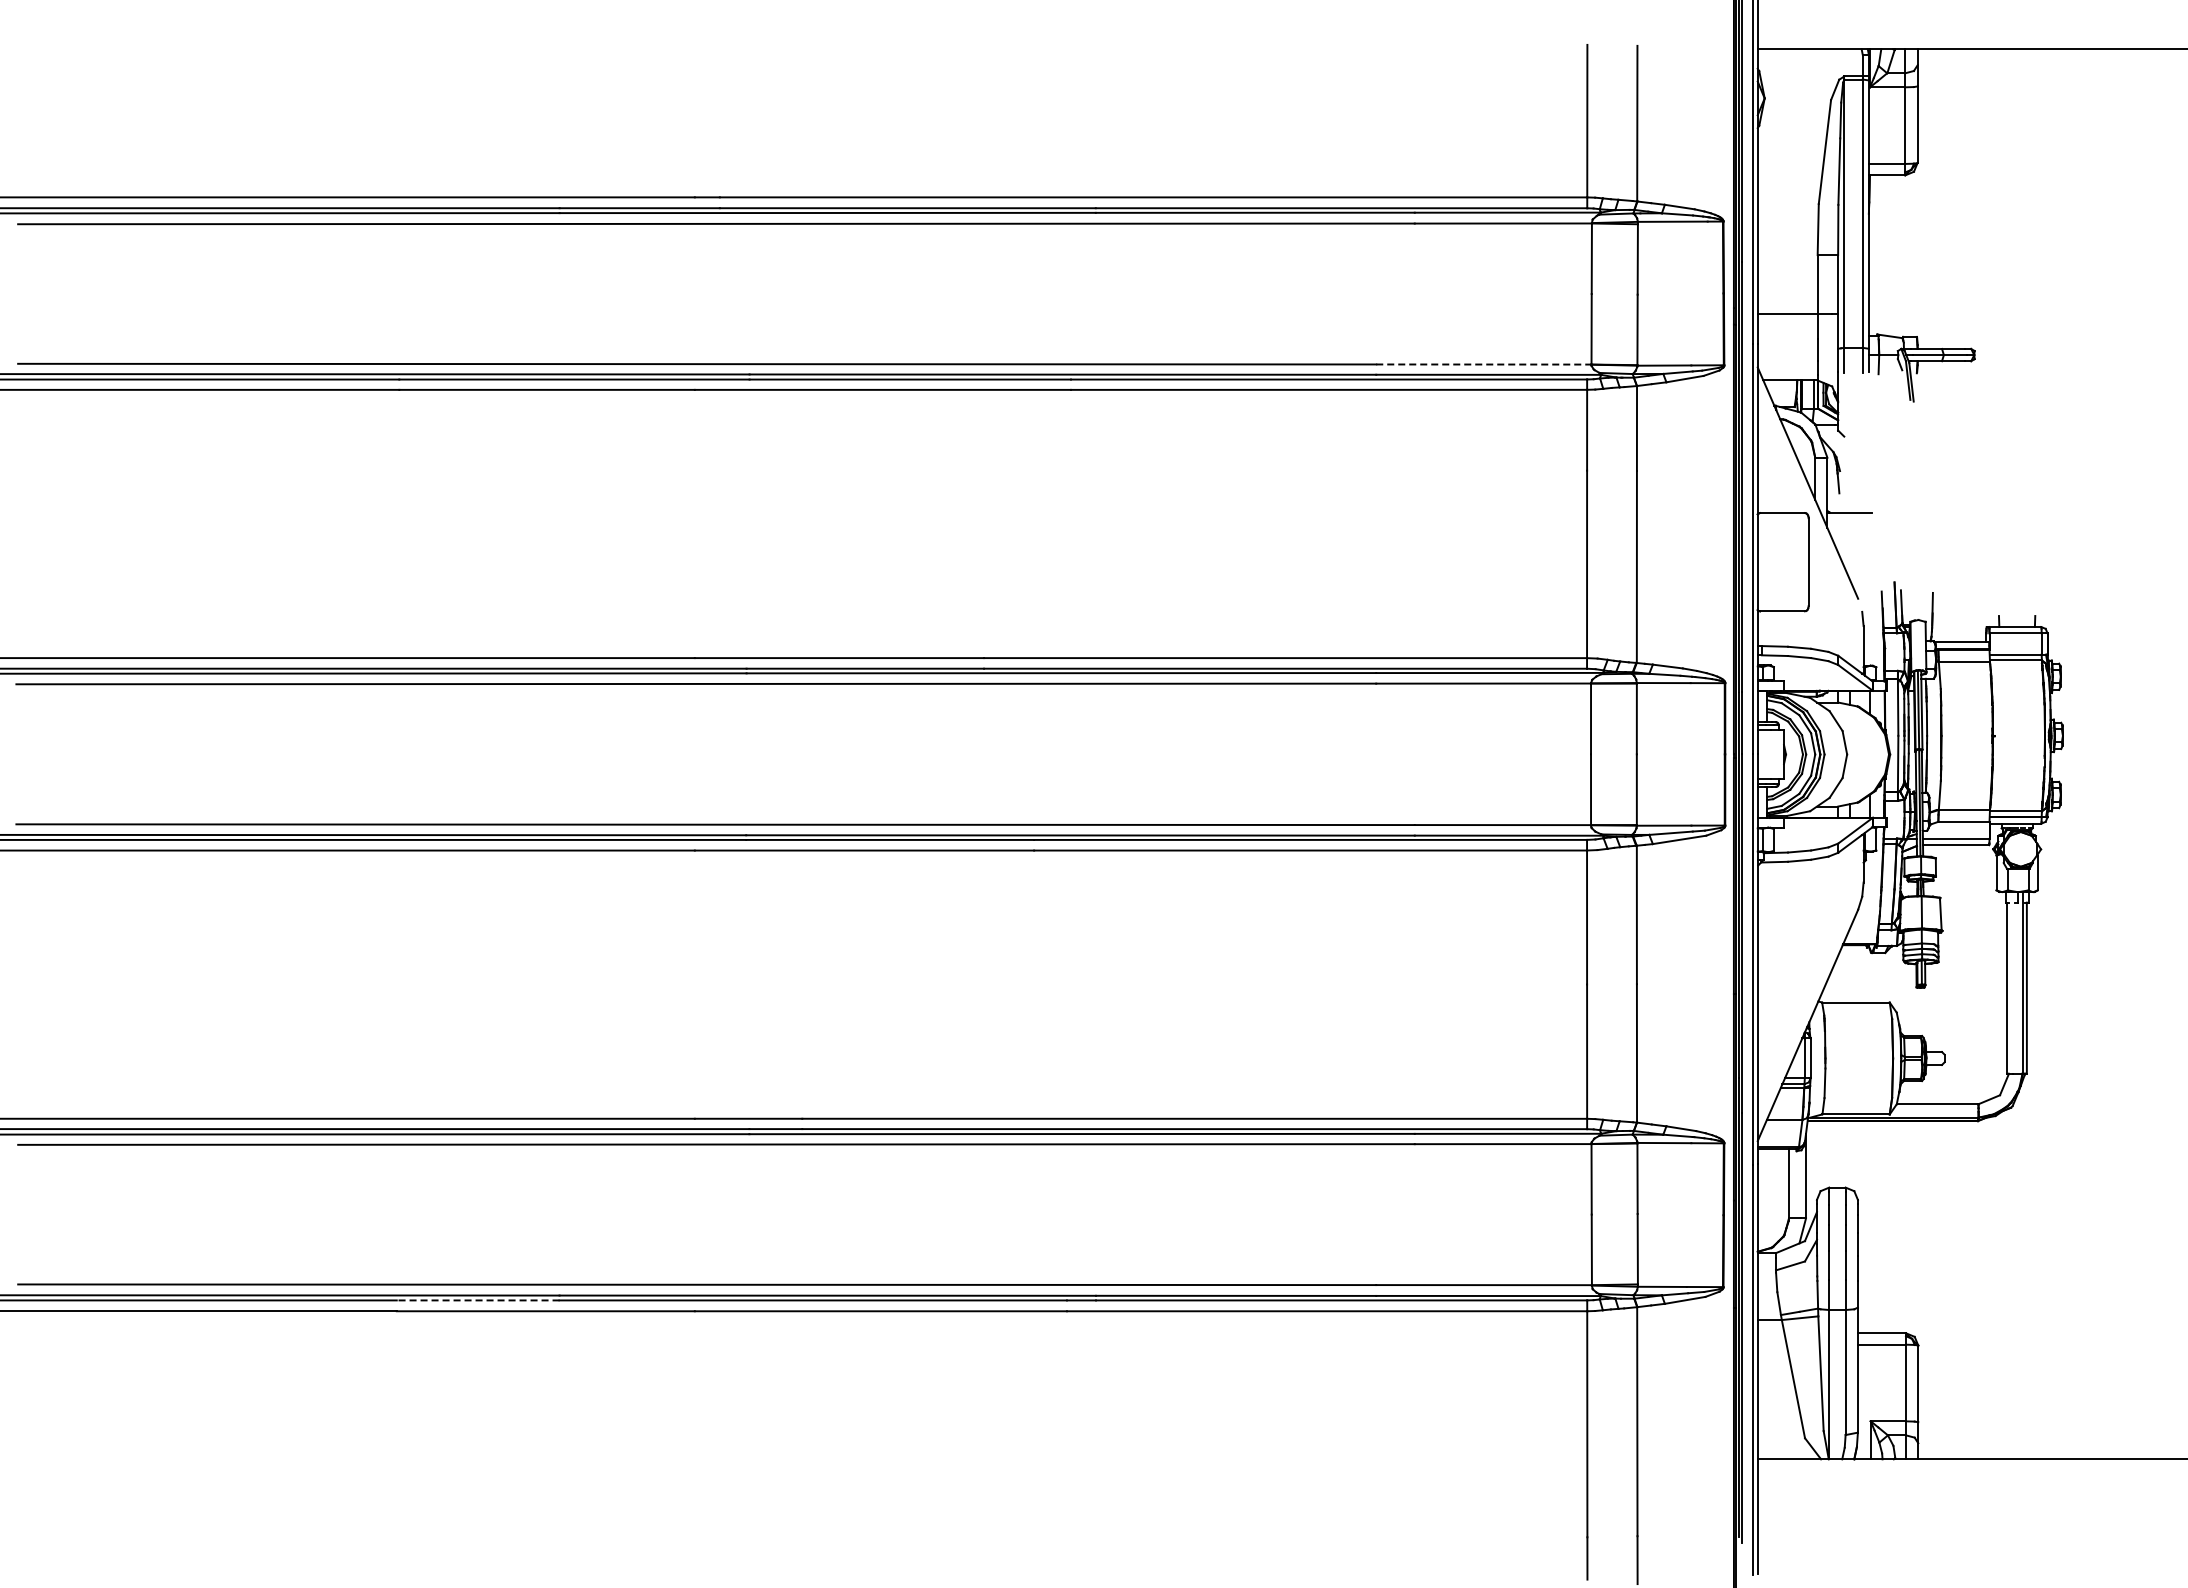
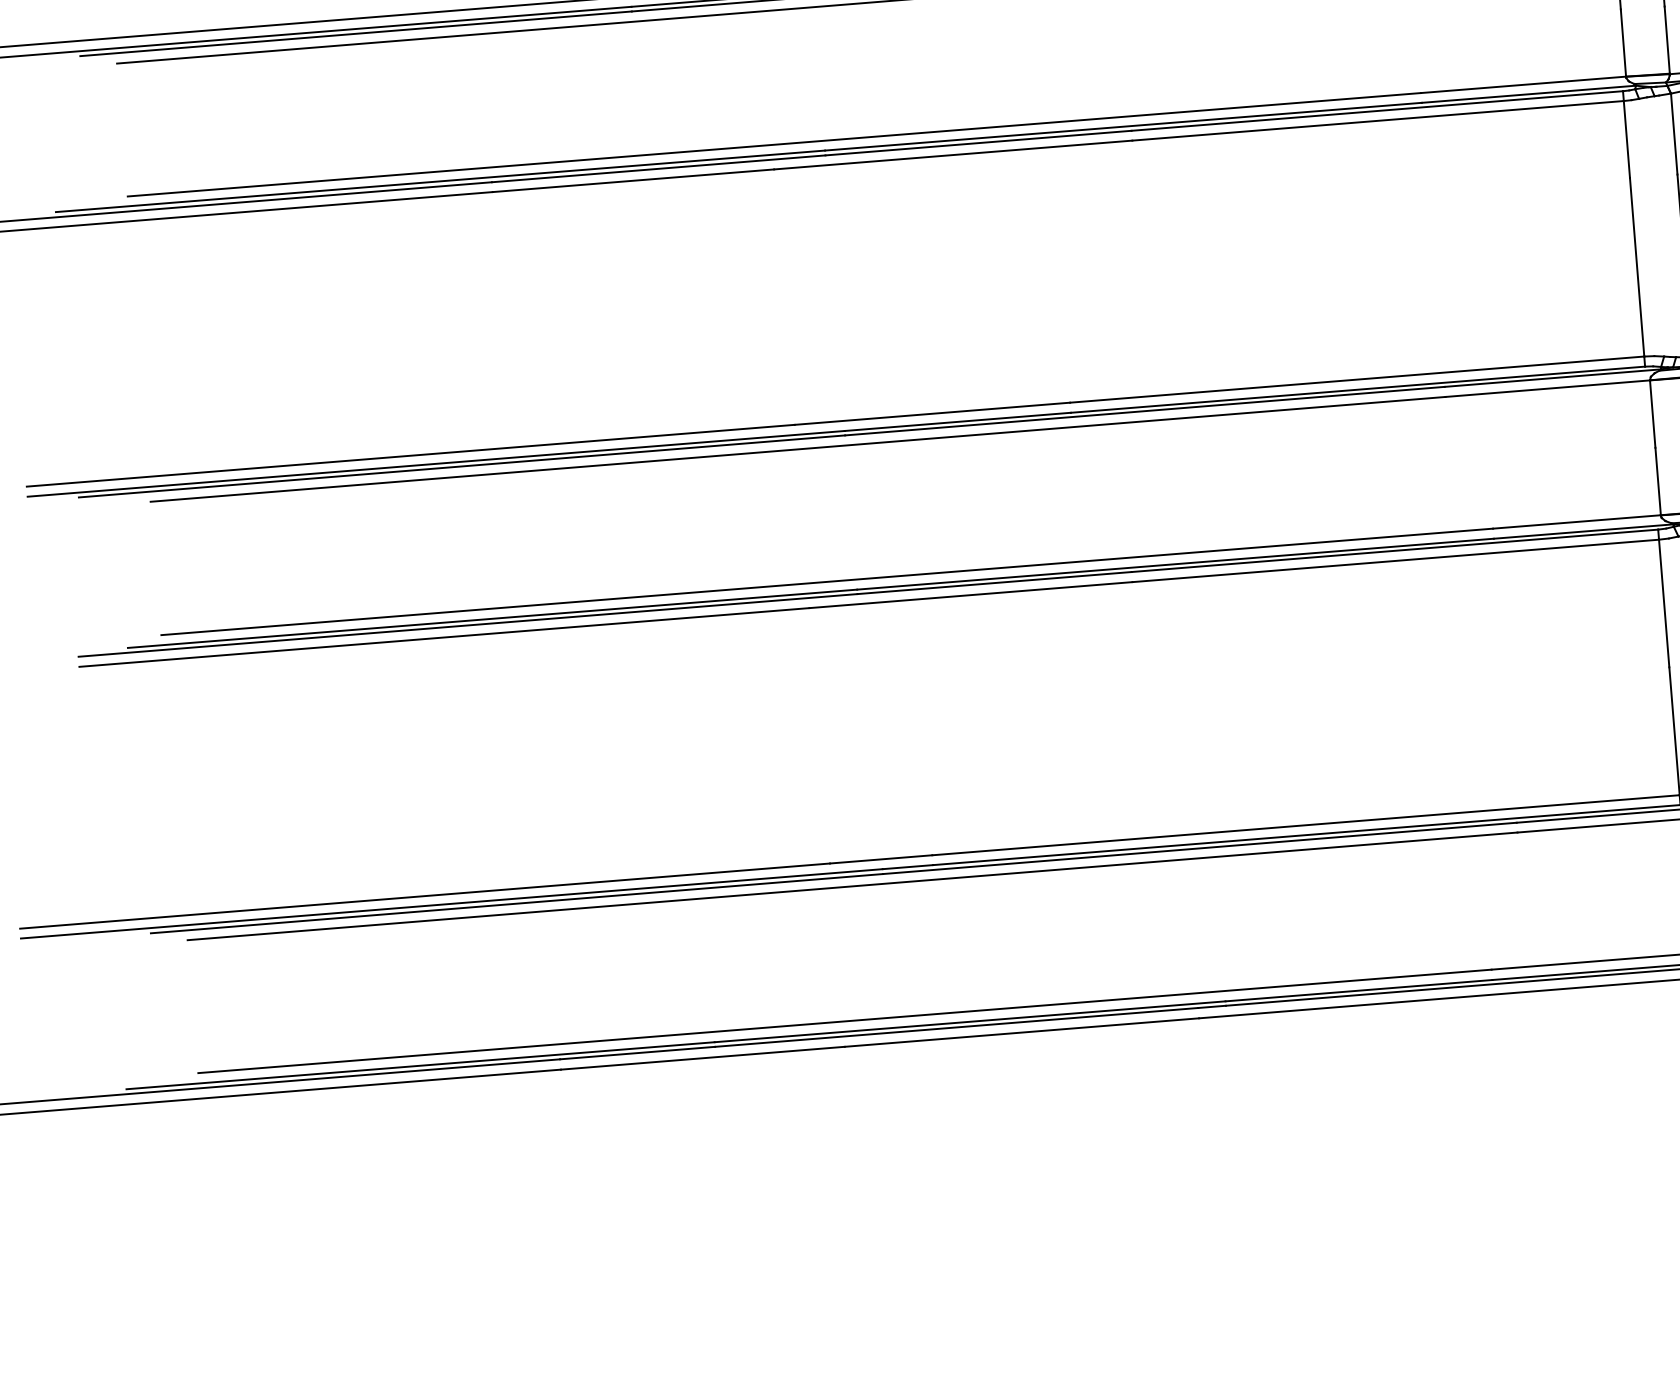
line: (1483, 364) -> (1523, 84), dashed -> solid
line: (477, 1300) -> (636, 1053), dashed -> solid

